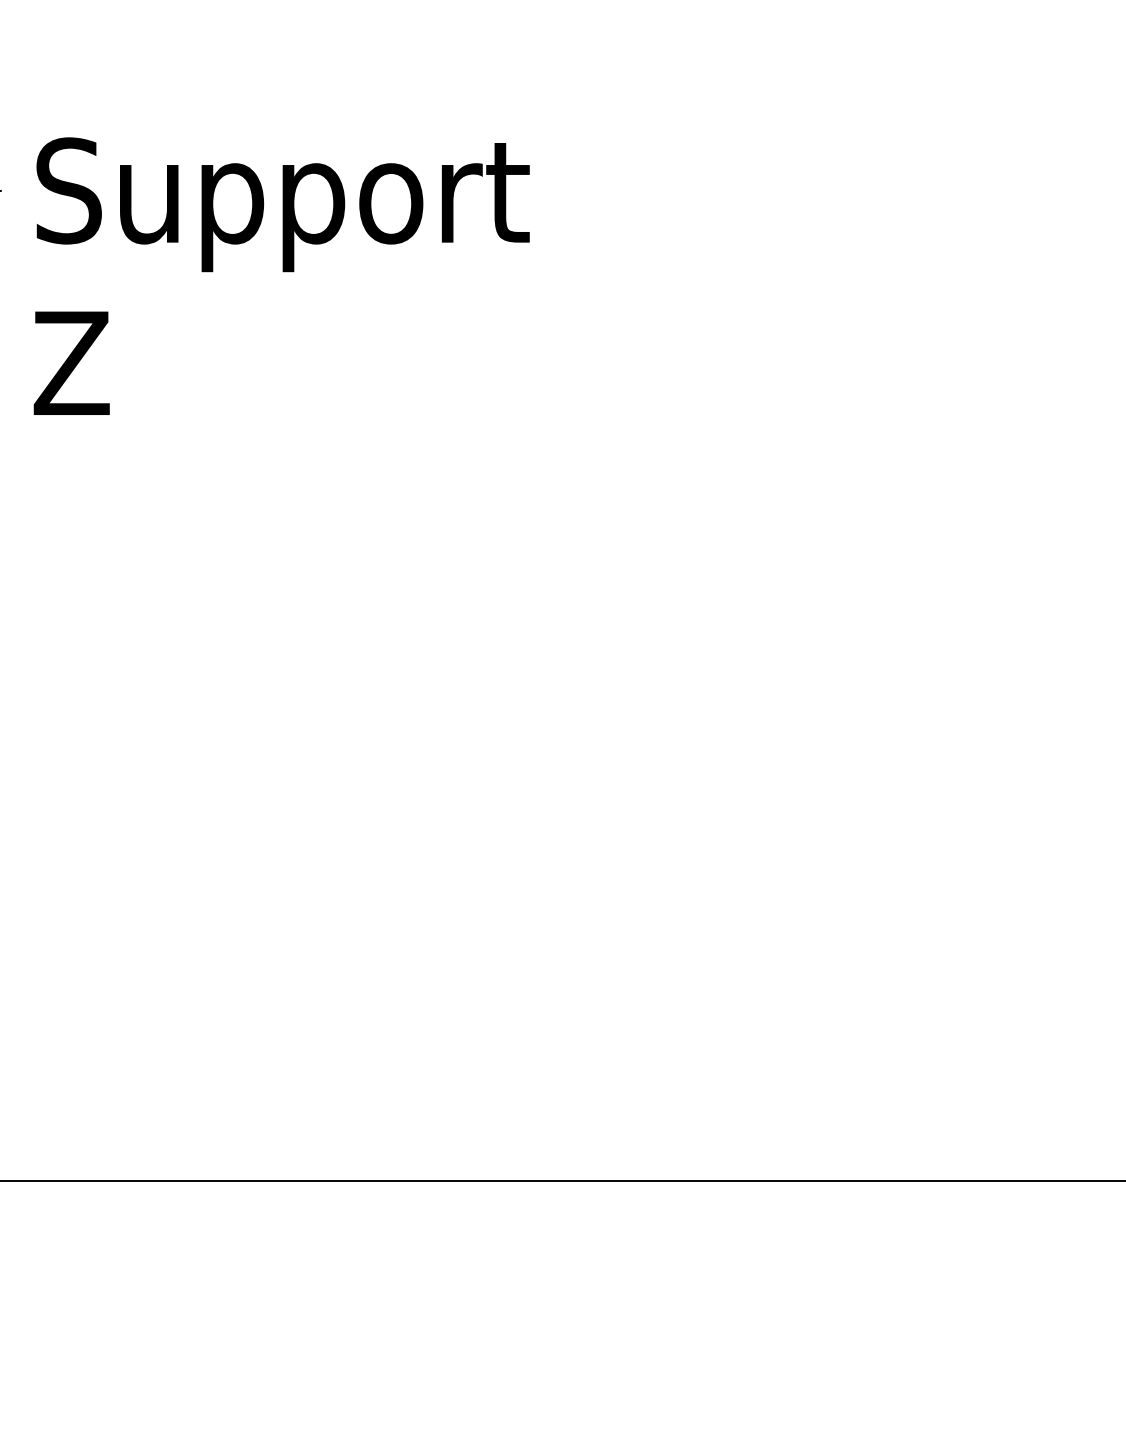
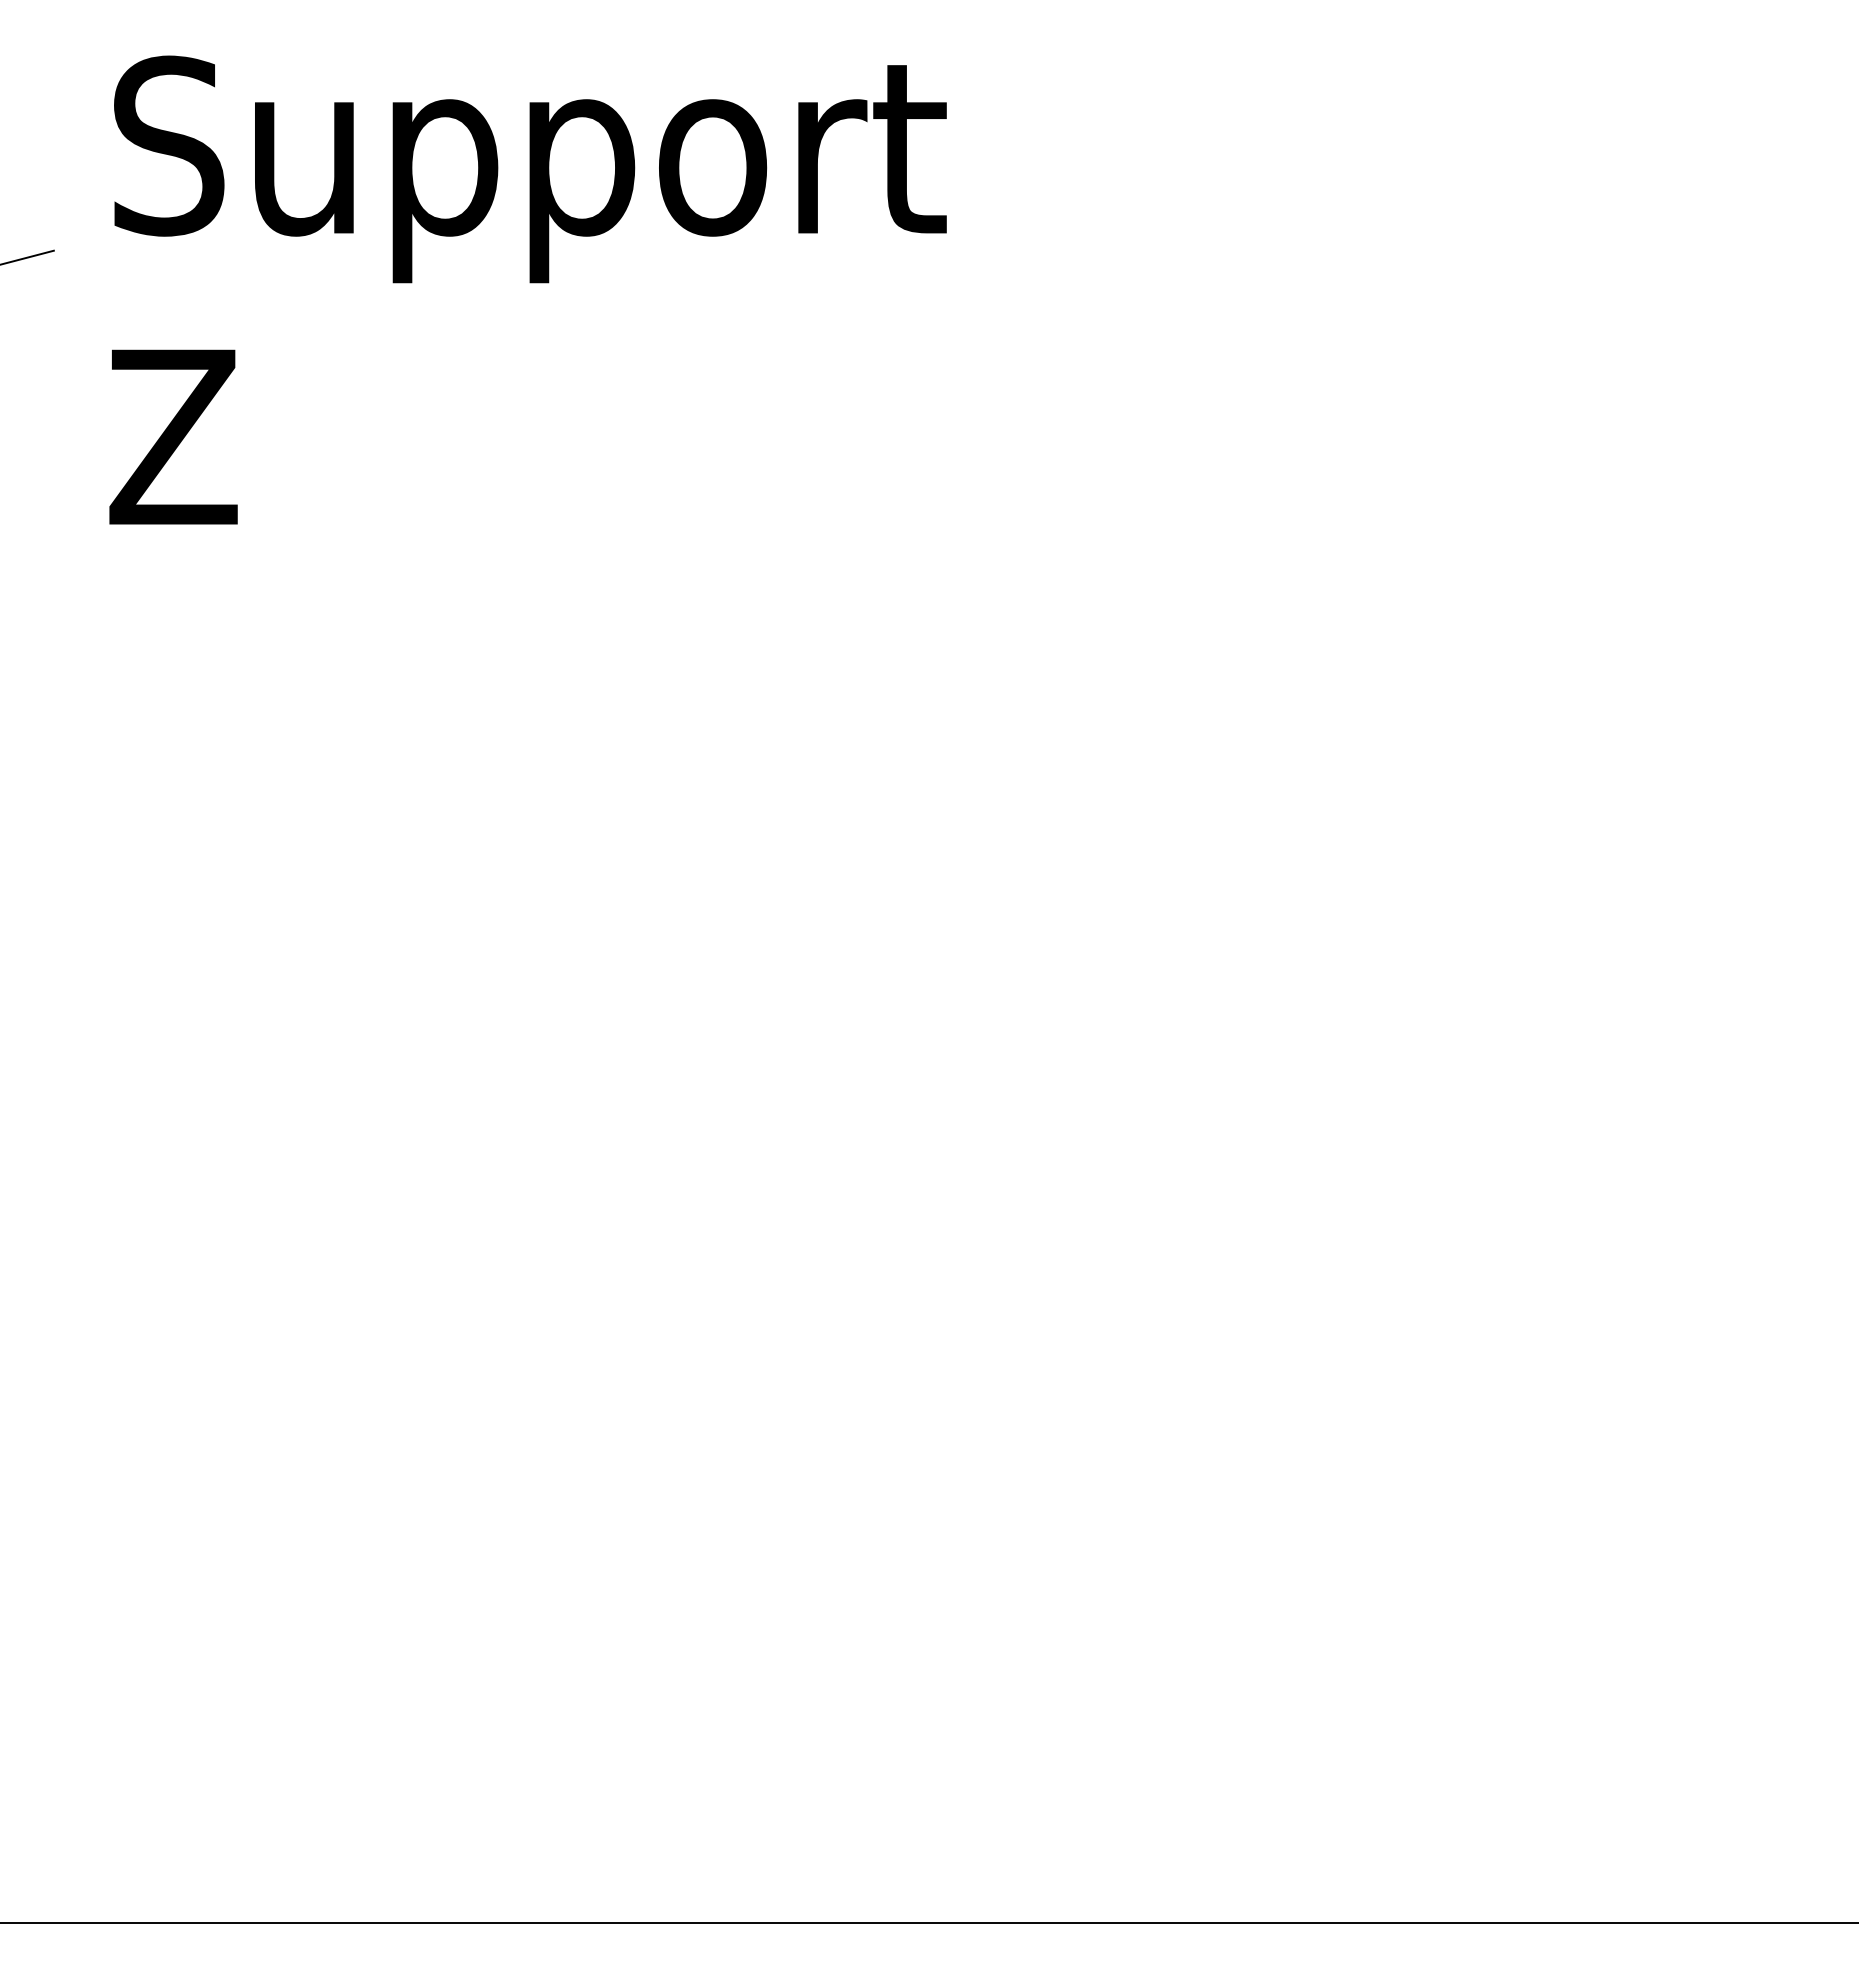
text: (281, 275) -> (527, 288), moved

